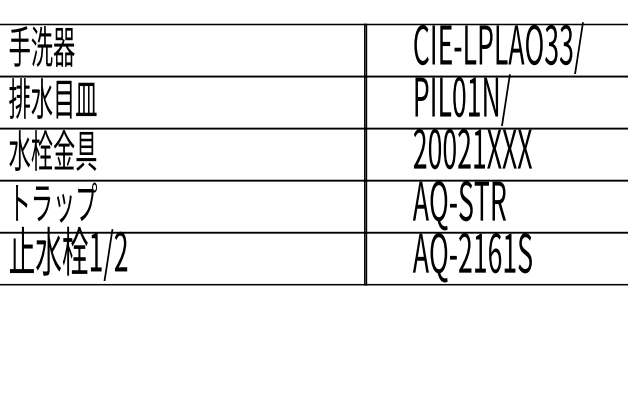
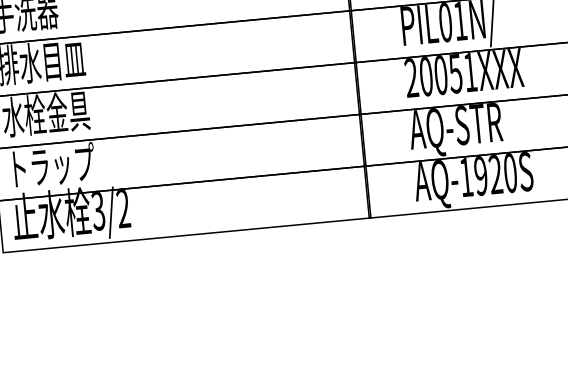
text: (464, 149) -> (455, 74), 20021XXX -> 20051XXX
text: (95, 251) -> (98, 210), 1/2 -> 3/2
text: (487, 253) -> (488, 175), AQ-2161S -> AQ-1920S

